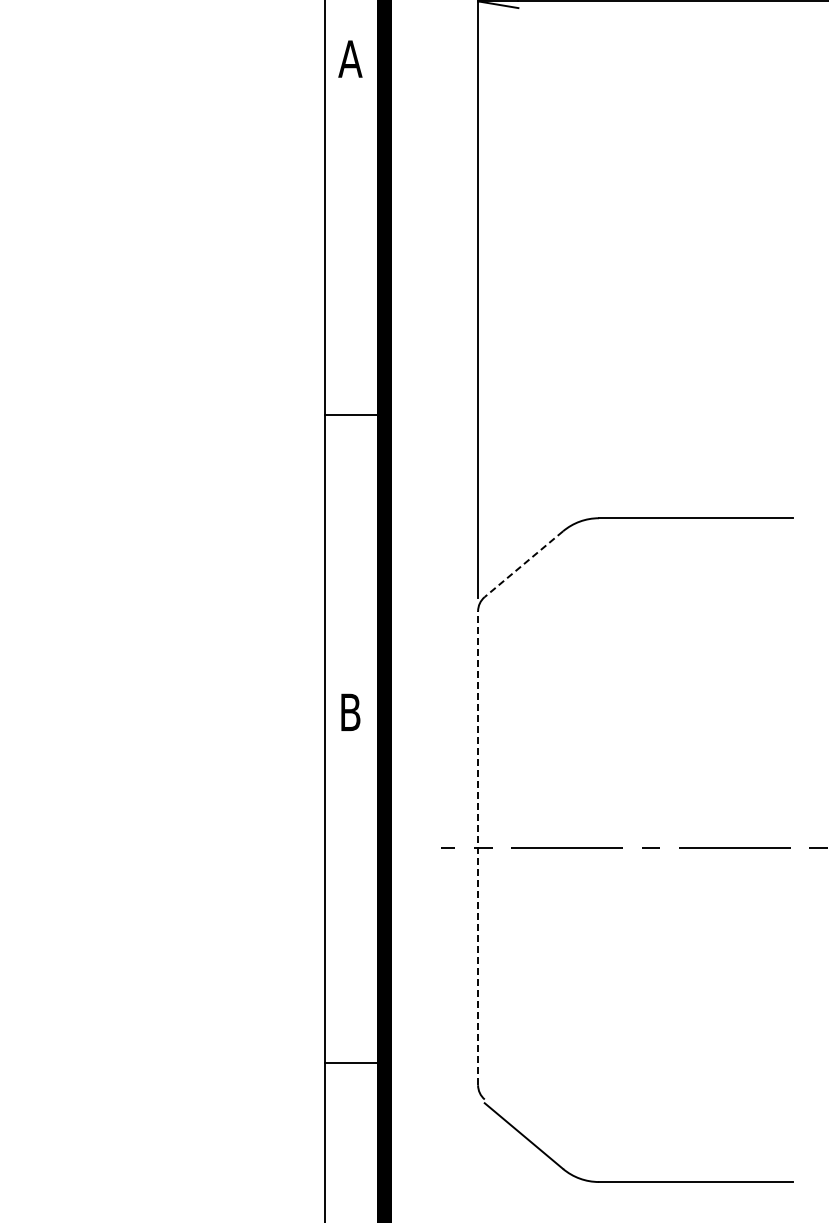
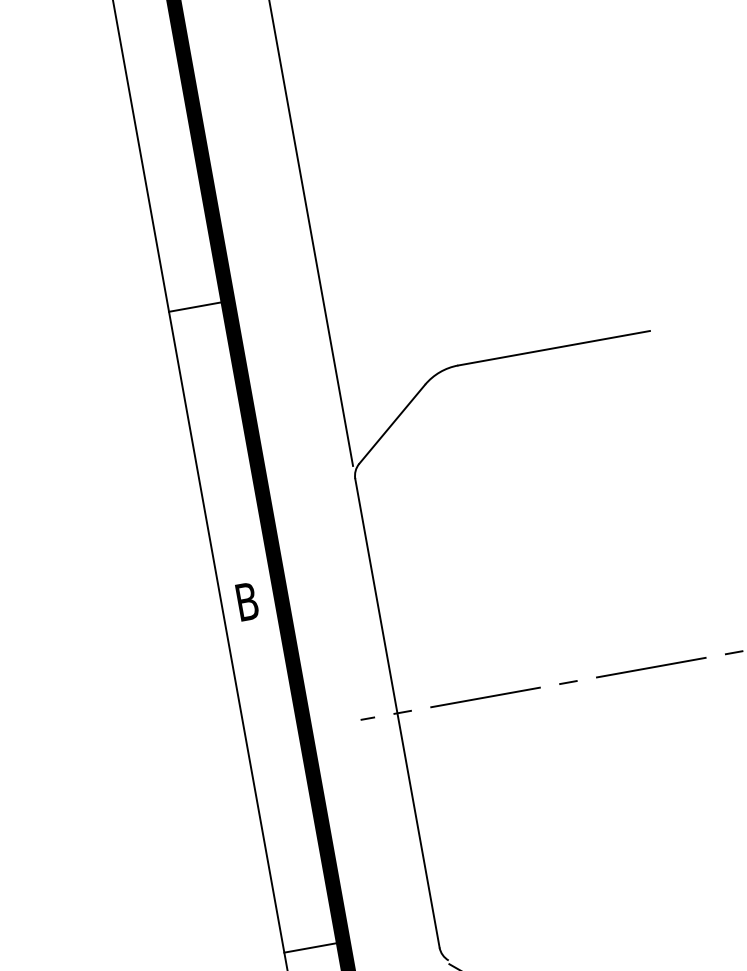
line: (523, 564) -> (391, 424), dashed -> solid
line: (478, 848) -> (397, 713), dashed -> solid

